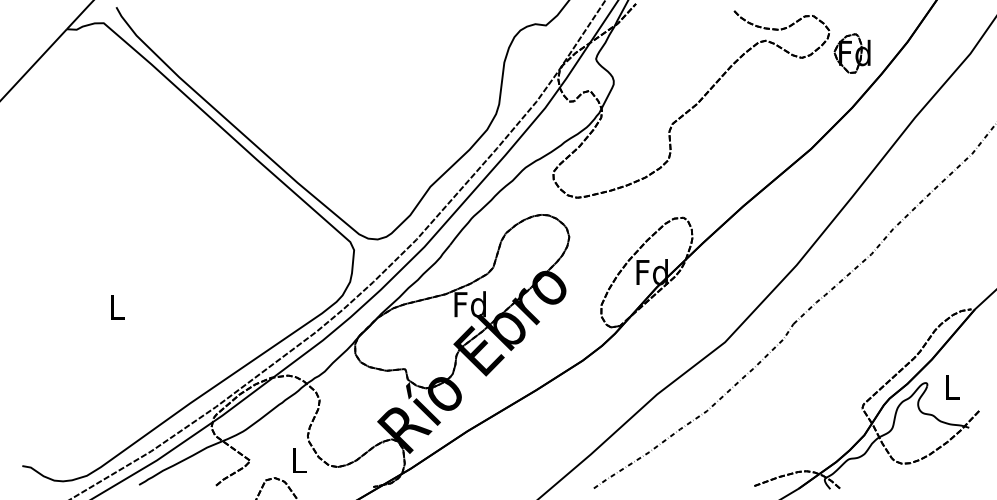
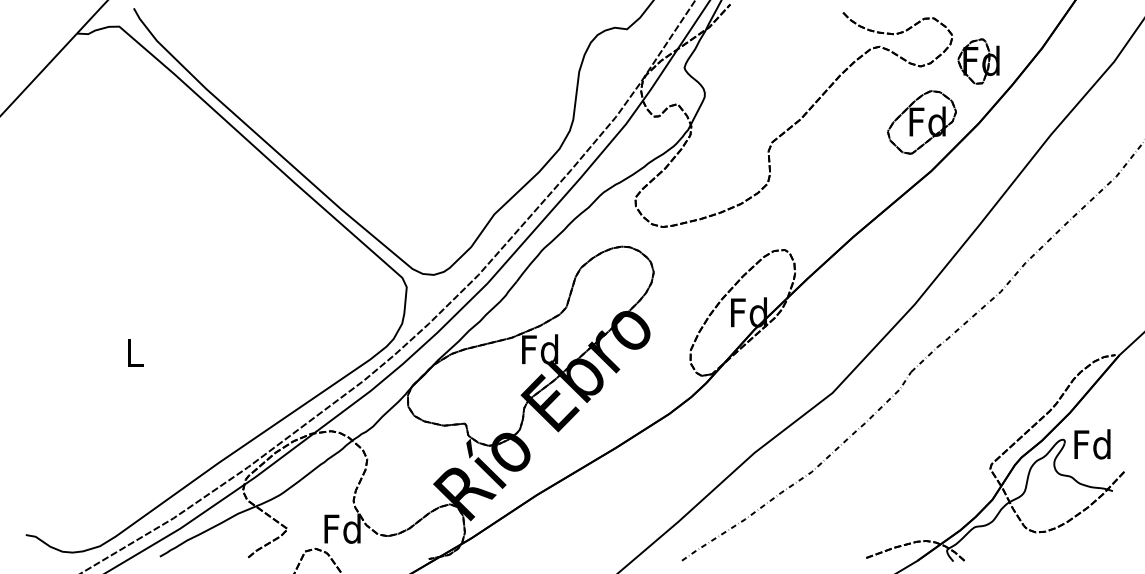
part: (802, 106) -> (921, 122), added
text: (951, 386) -> (1092, 443), L -> Fd
text: (297, 460) -> (341, 528), L -> Fd

